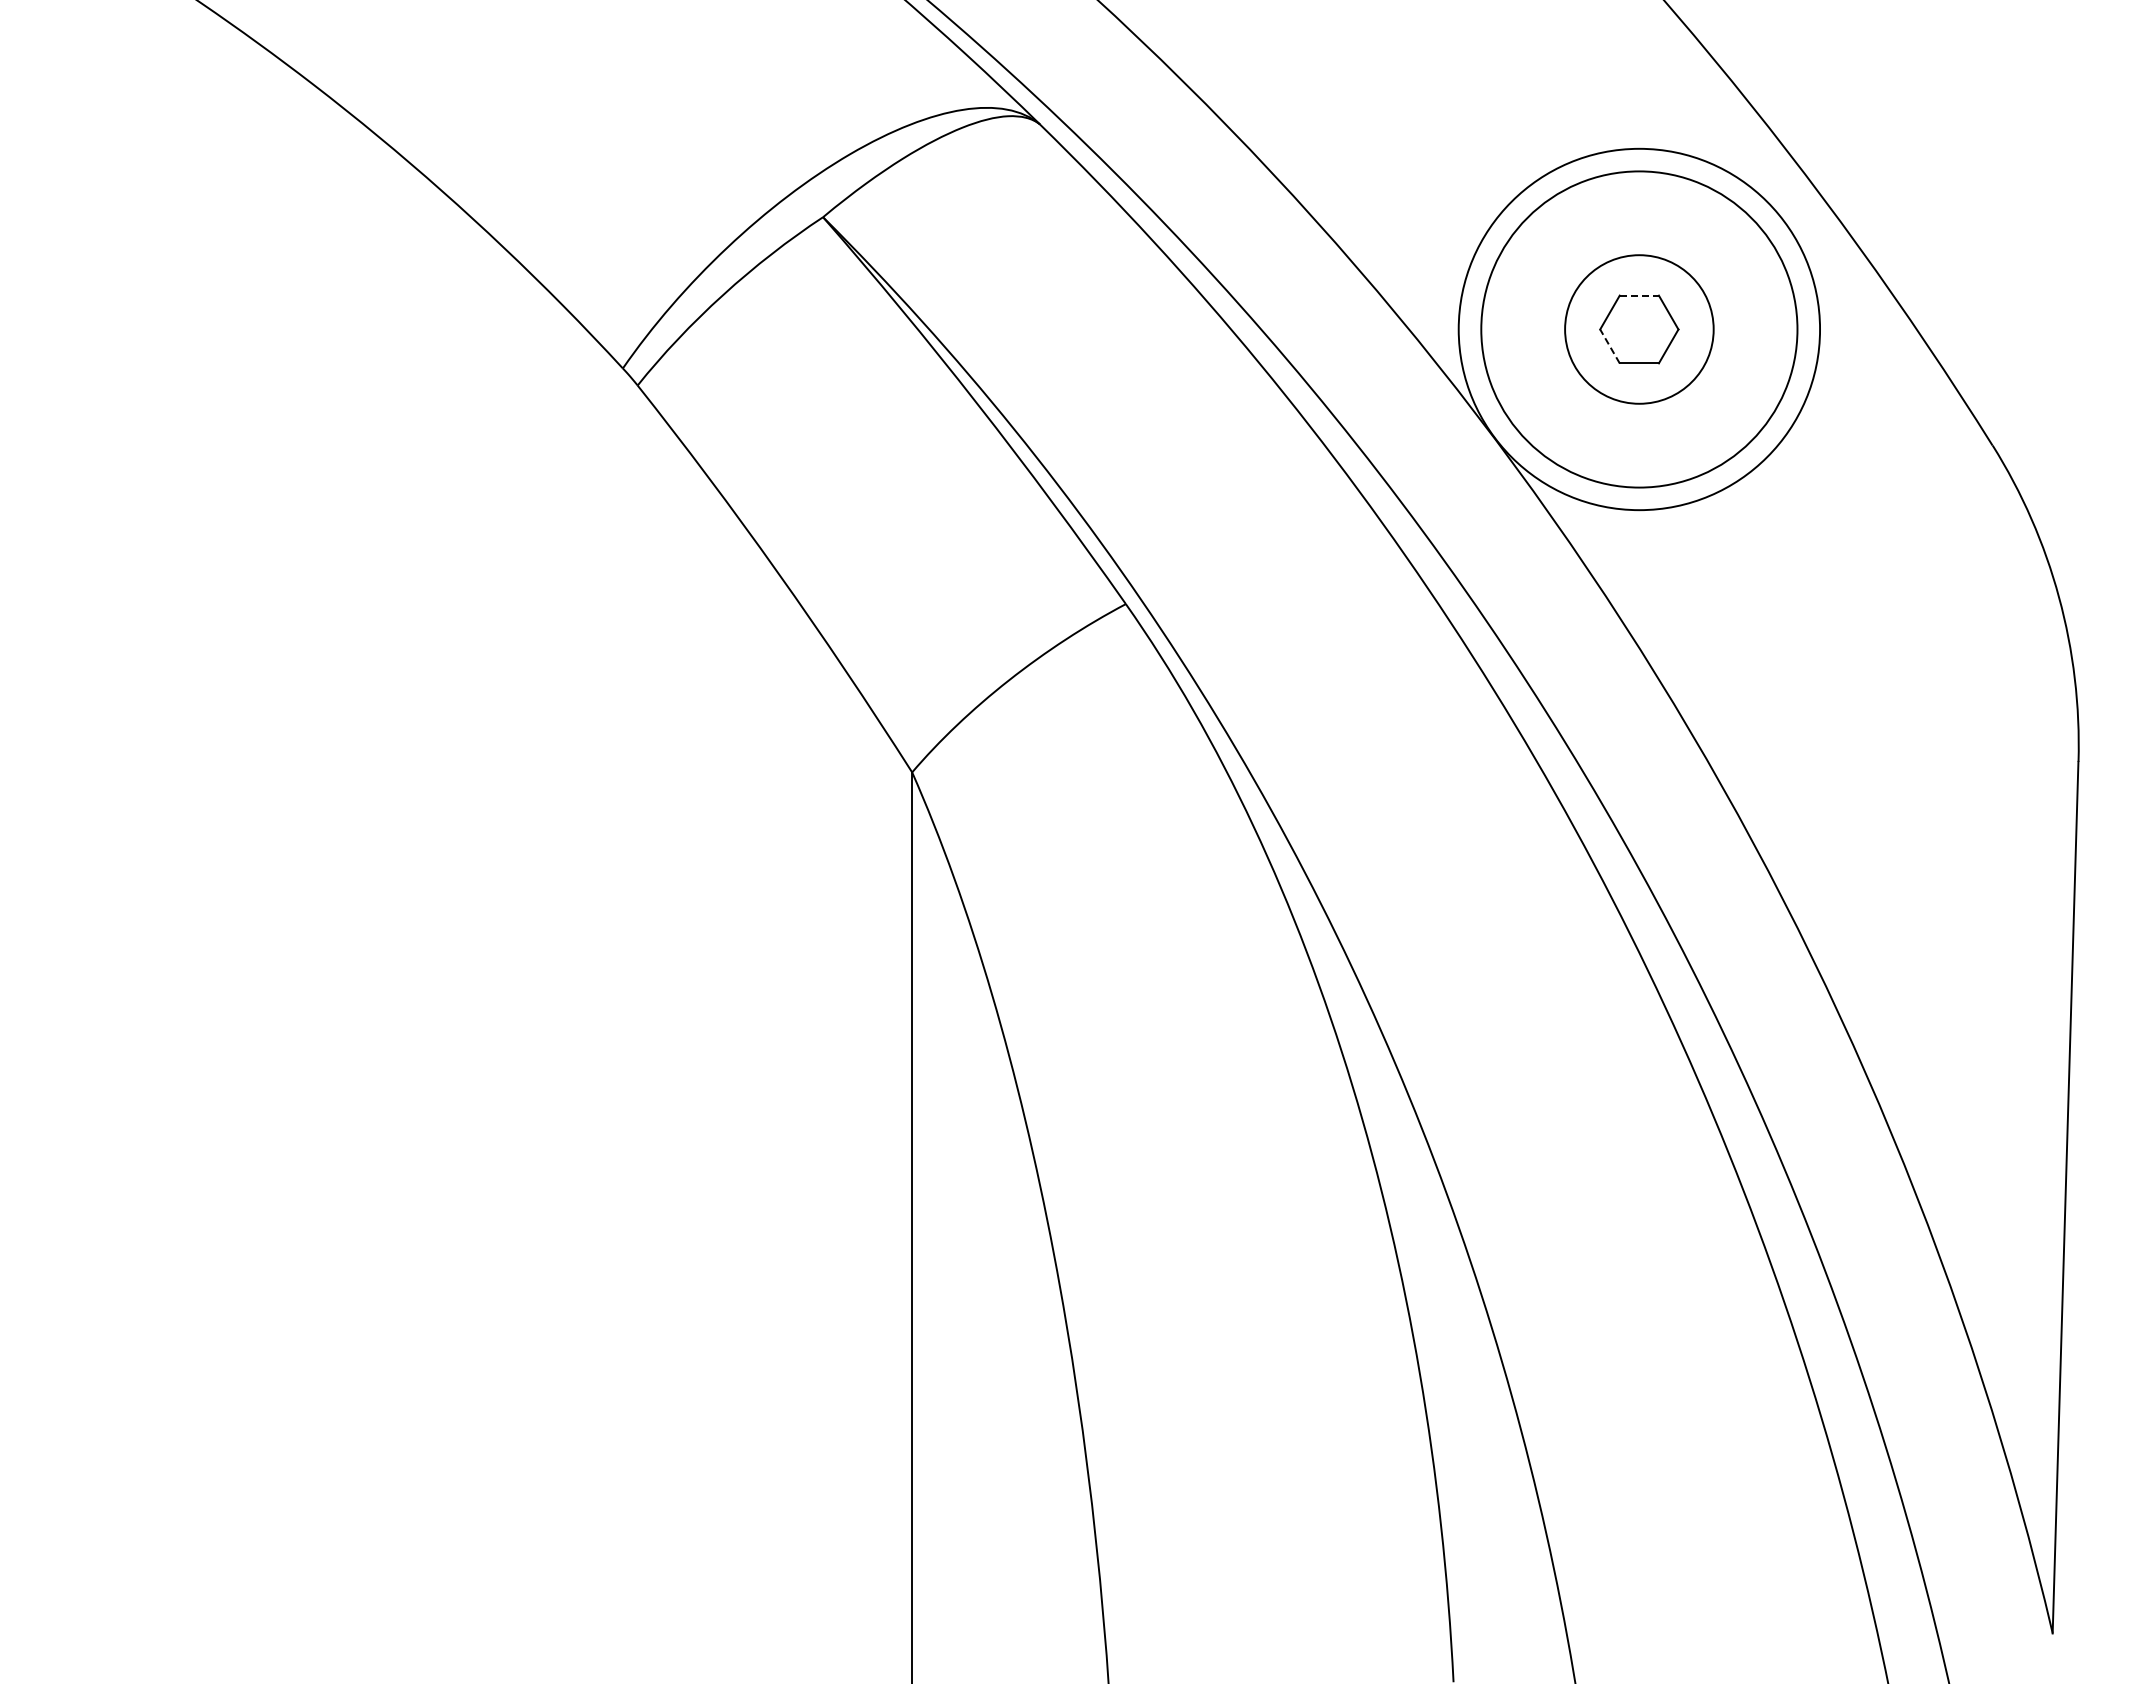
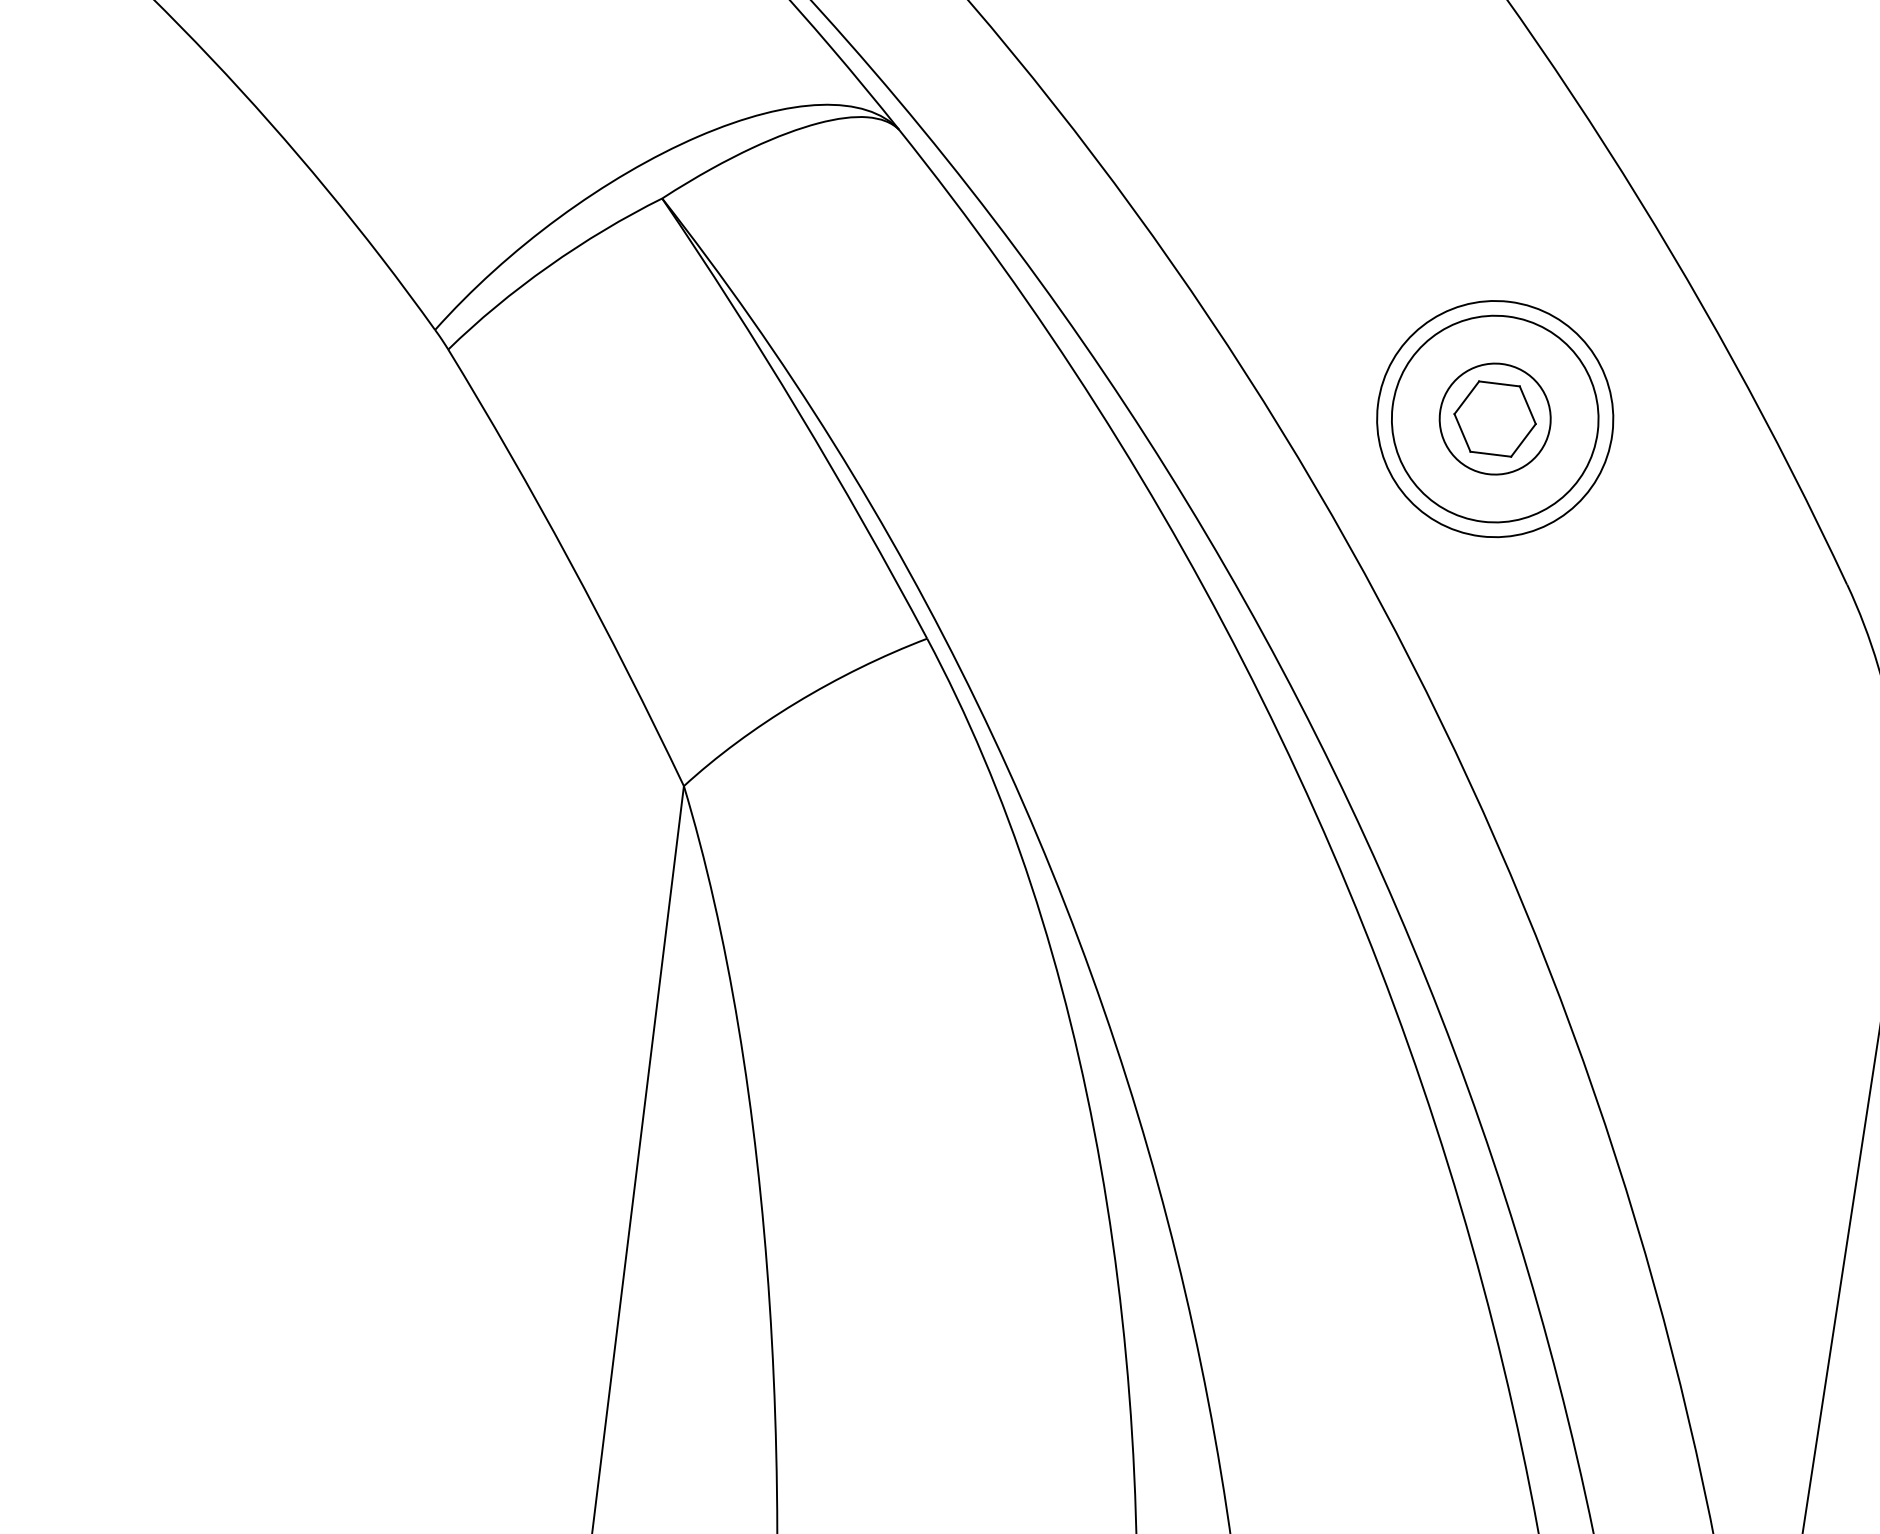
line: (1639, 295) -> (1499, 383), dashed -> solid
circle: (1639, 329) -> (1495, 419), size x0.62
circle: (1639, 329) -> (1495, 419), size x0.62
circle: (1639, 329) -> (1495, 419), size x0.71
line: (1609, 346) -> (1462, 432), dashed -> solid

